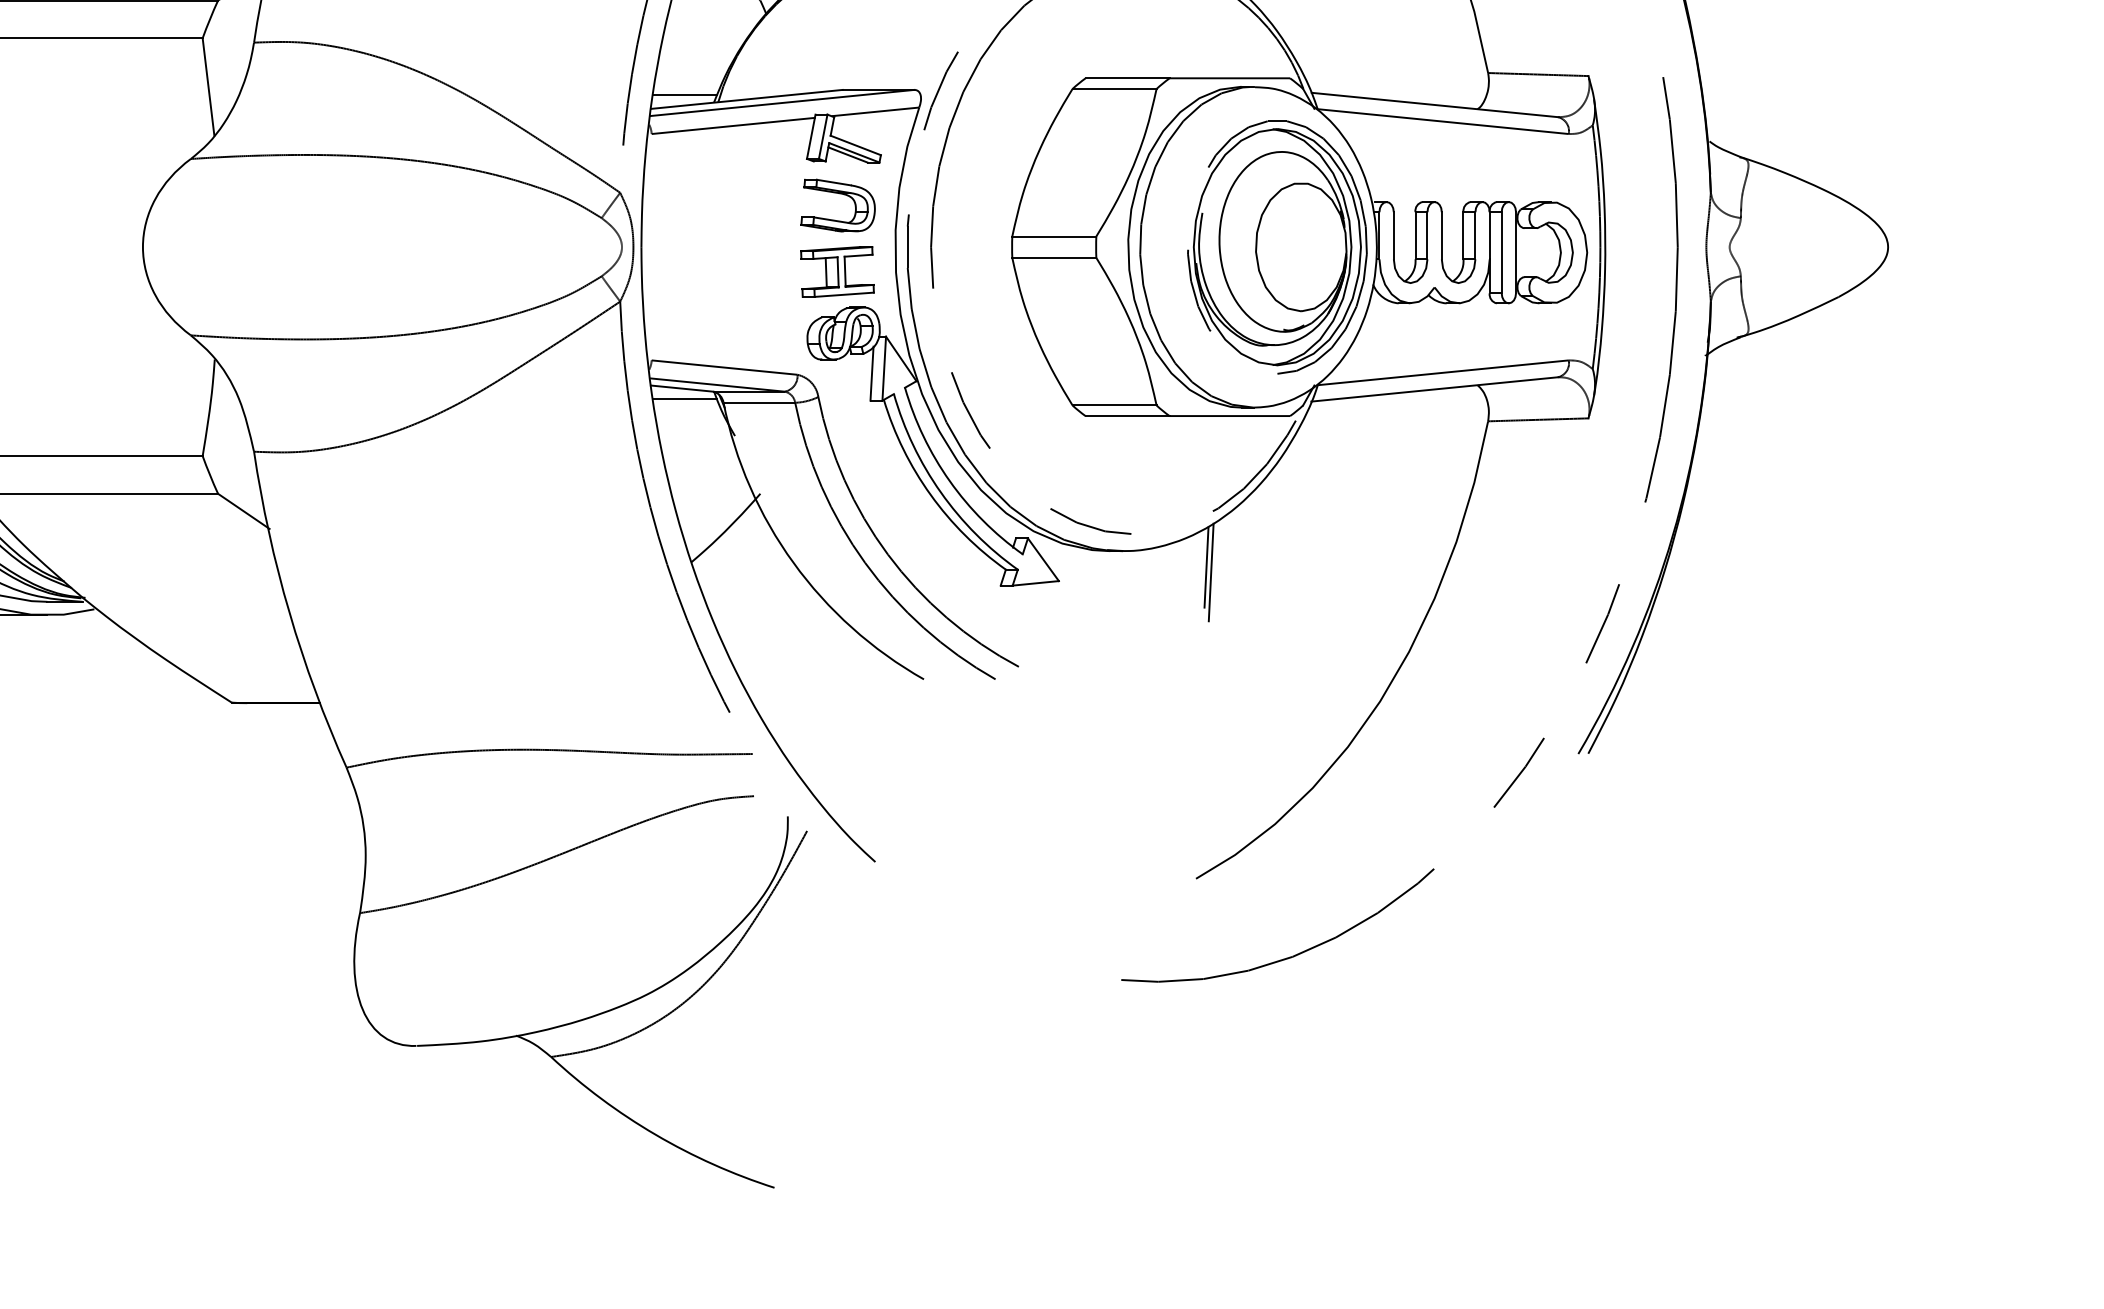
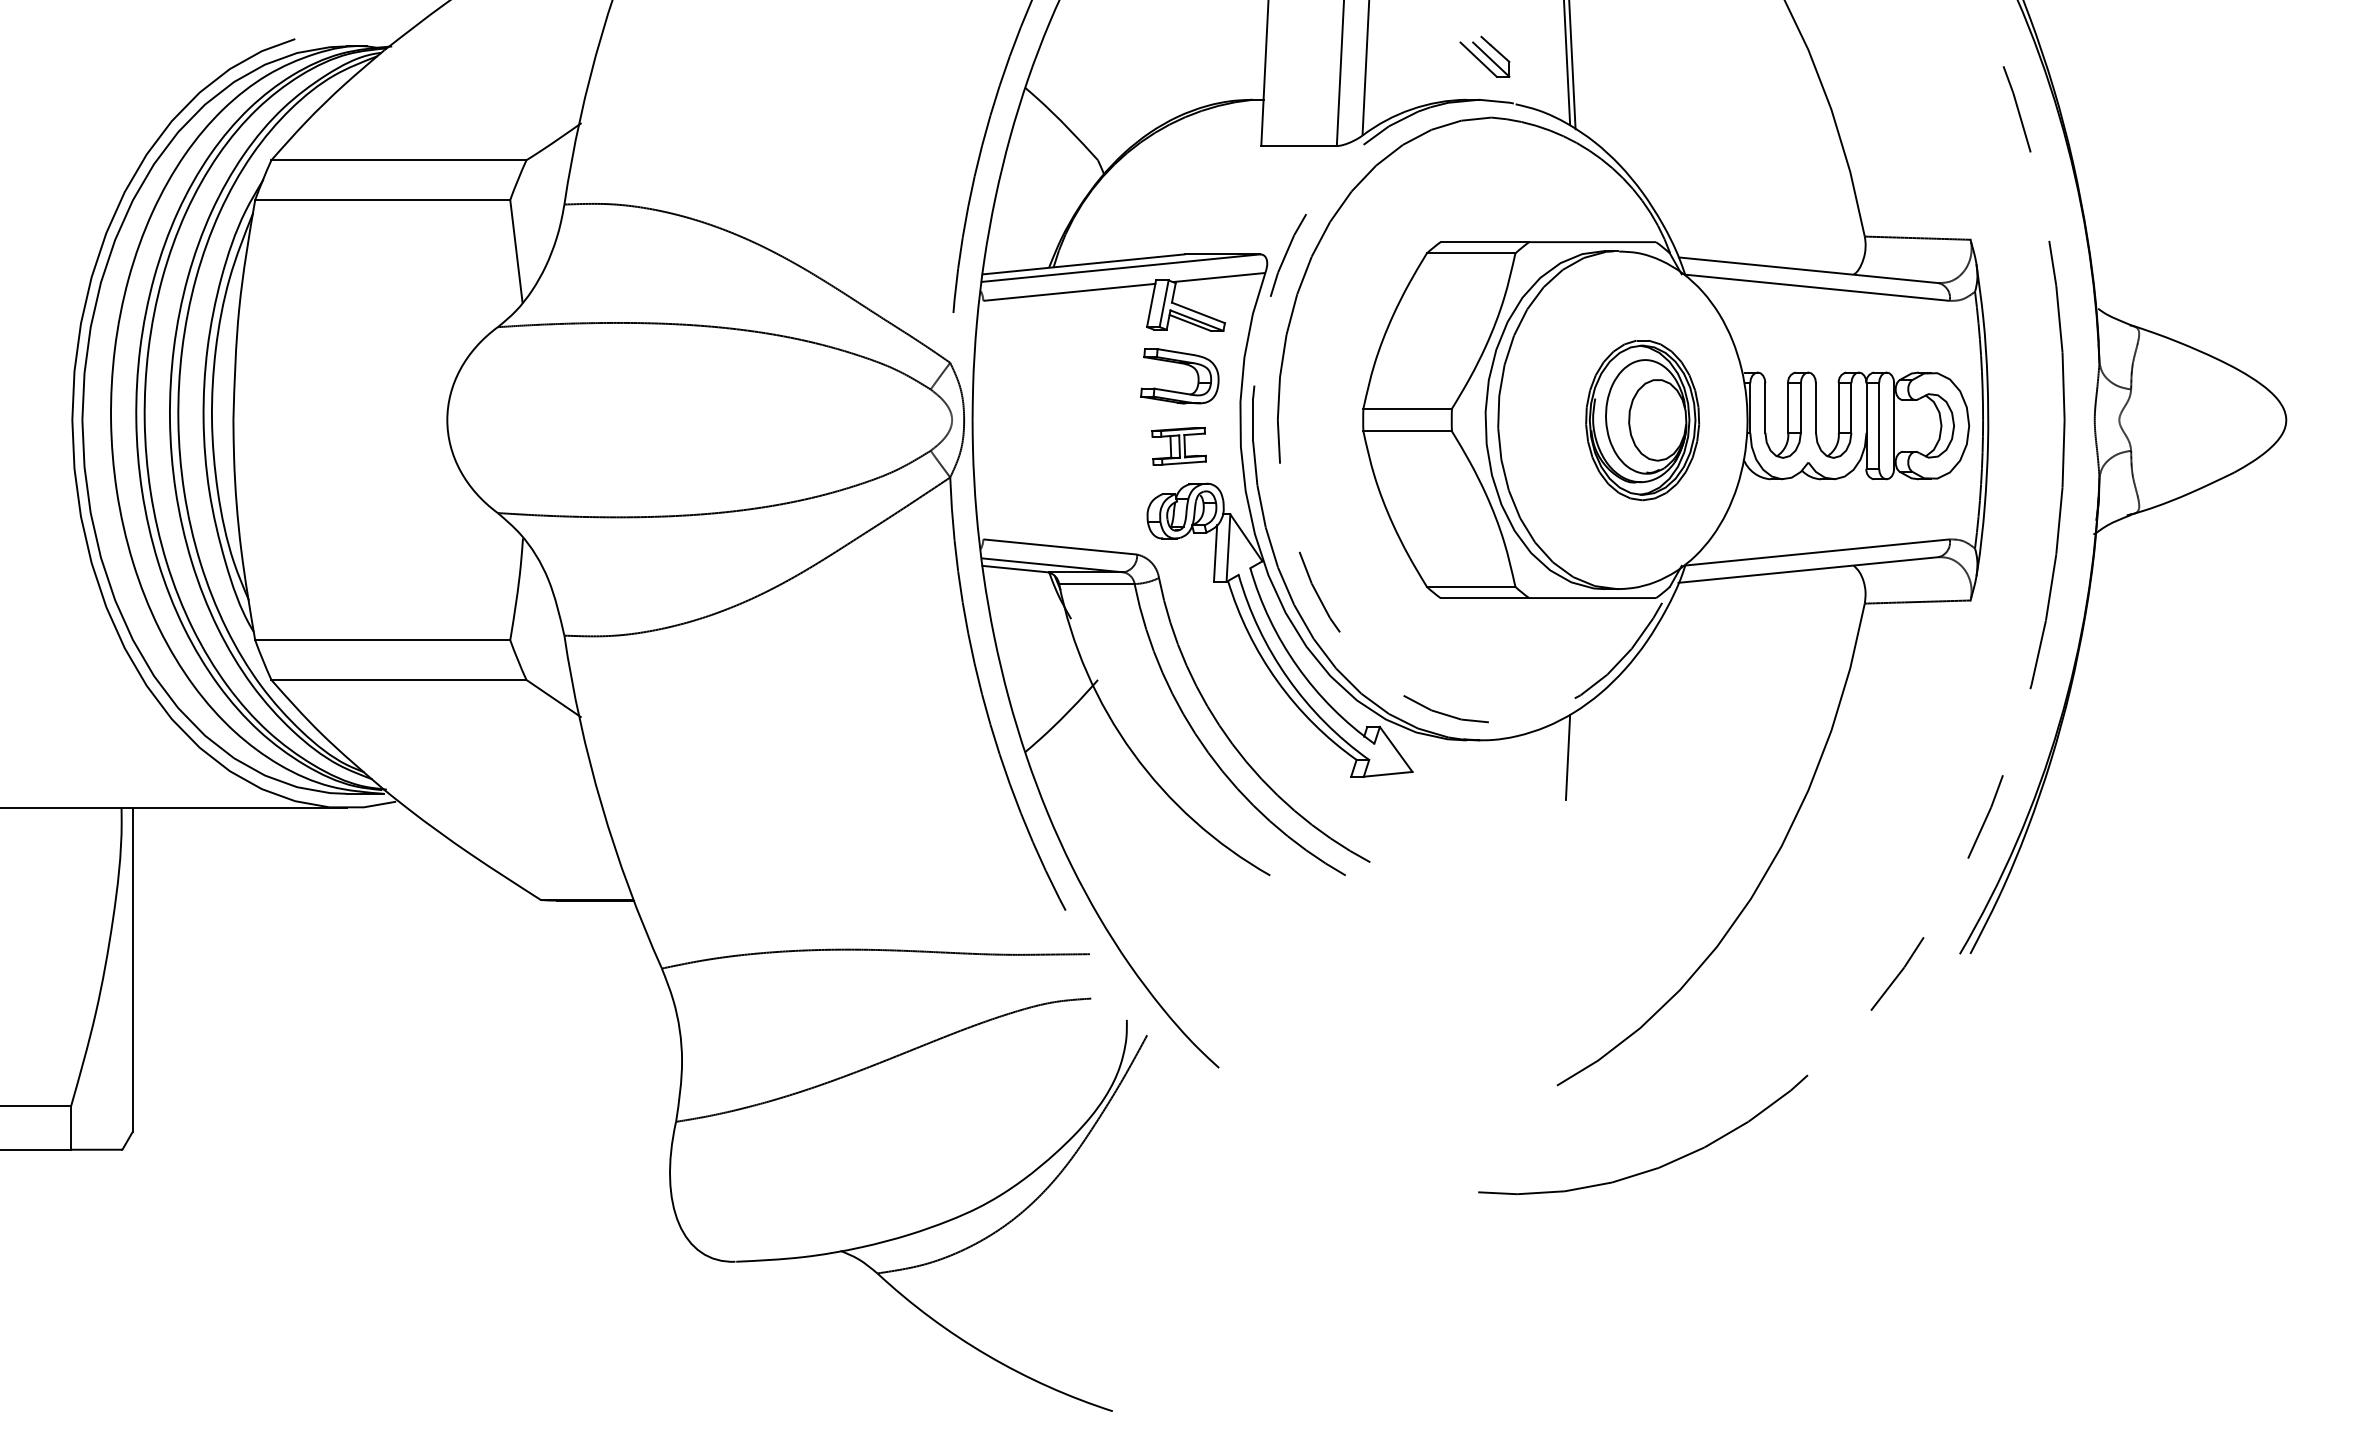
line: (685, 94) -> (1018, 259), removed
part: (1277, 247) -> (1642, 420), size x0.6
part: (836, 272) -> (1178, 446), size x0.7
line: (685, 399) -> (1018, 580), removed
line: (1210, 572) -> (1572, 762), removed

